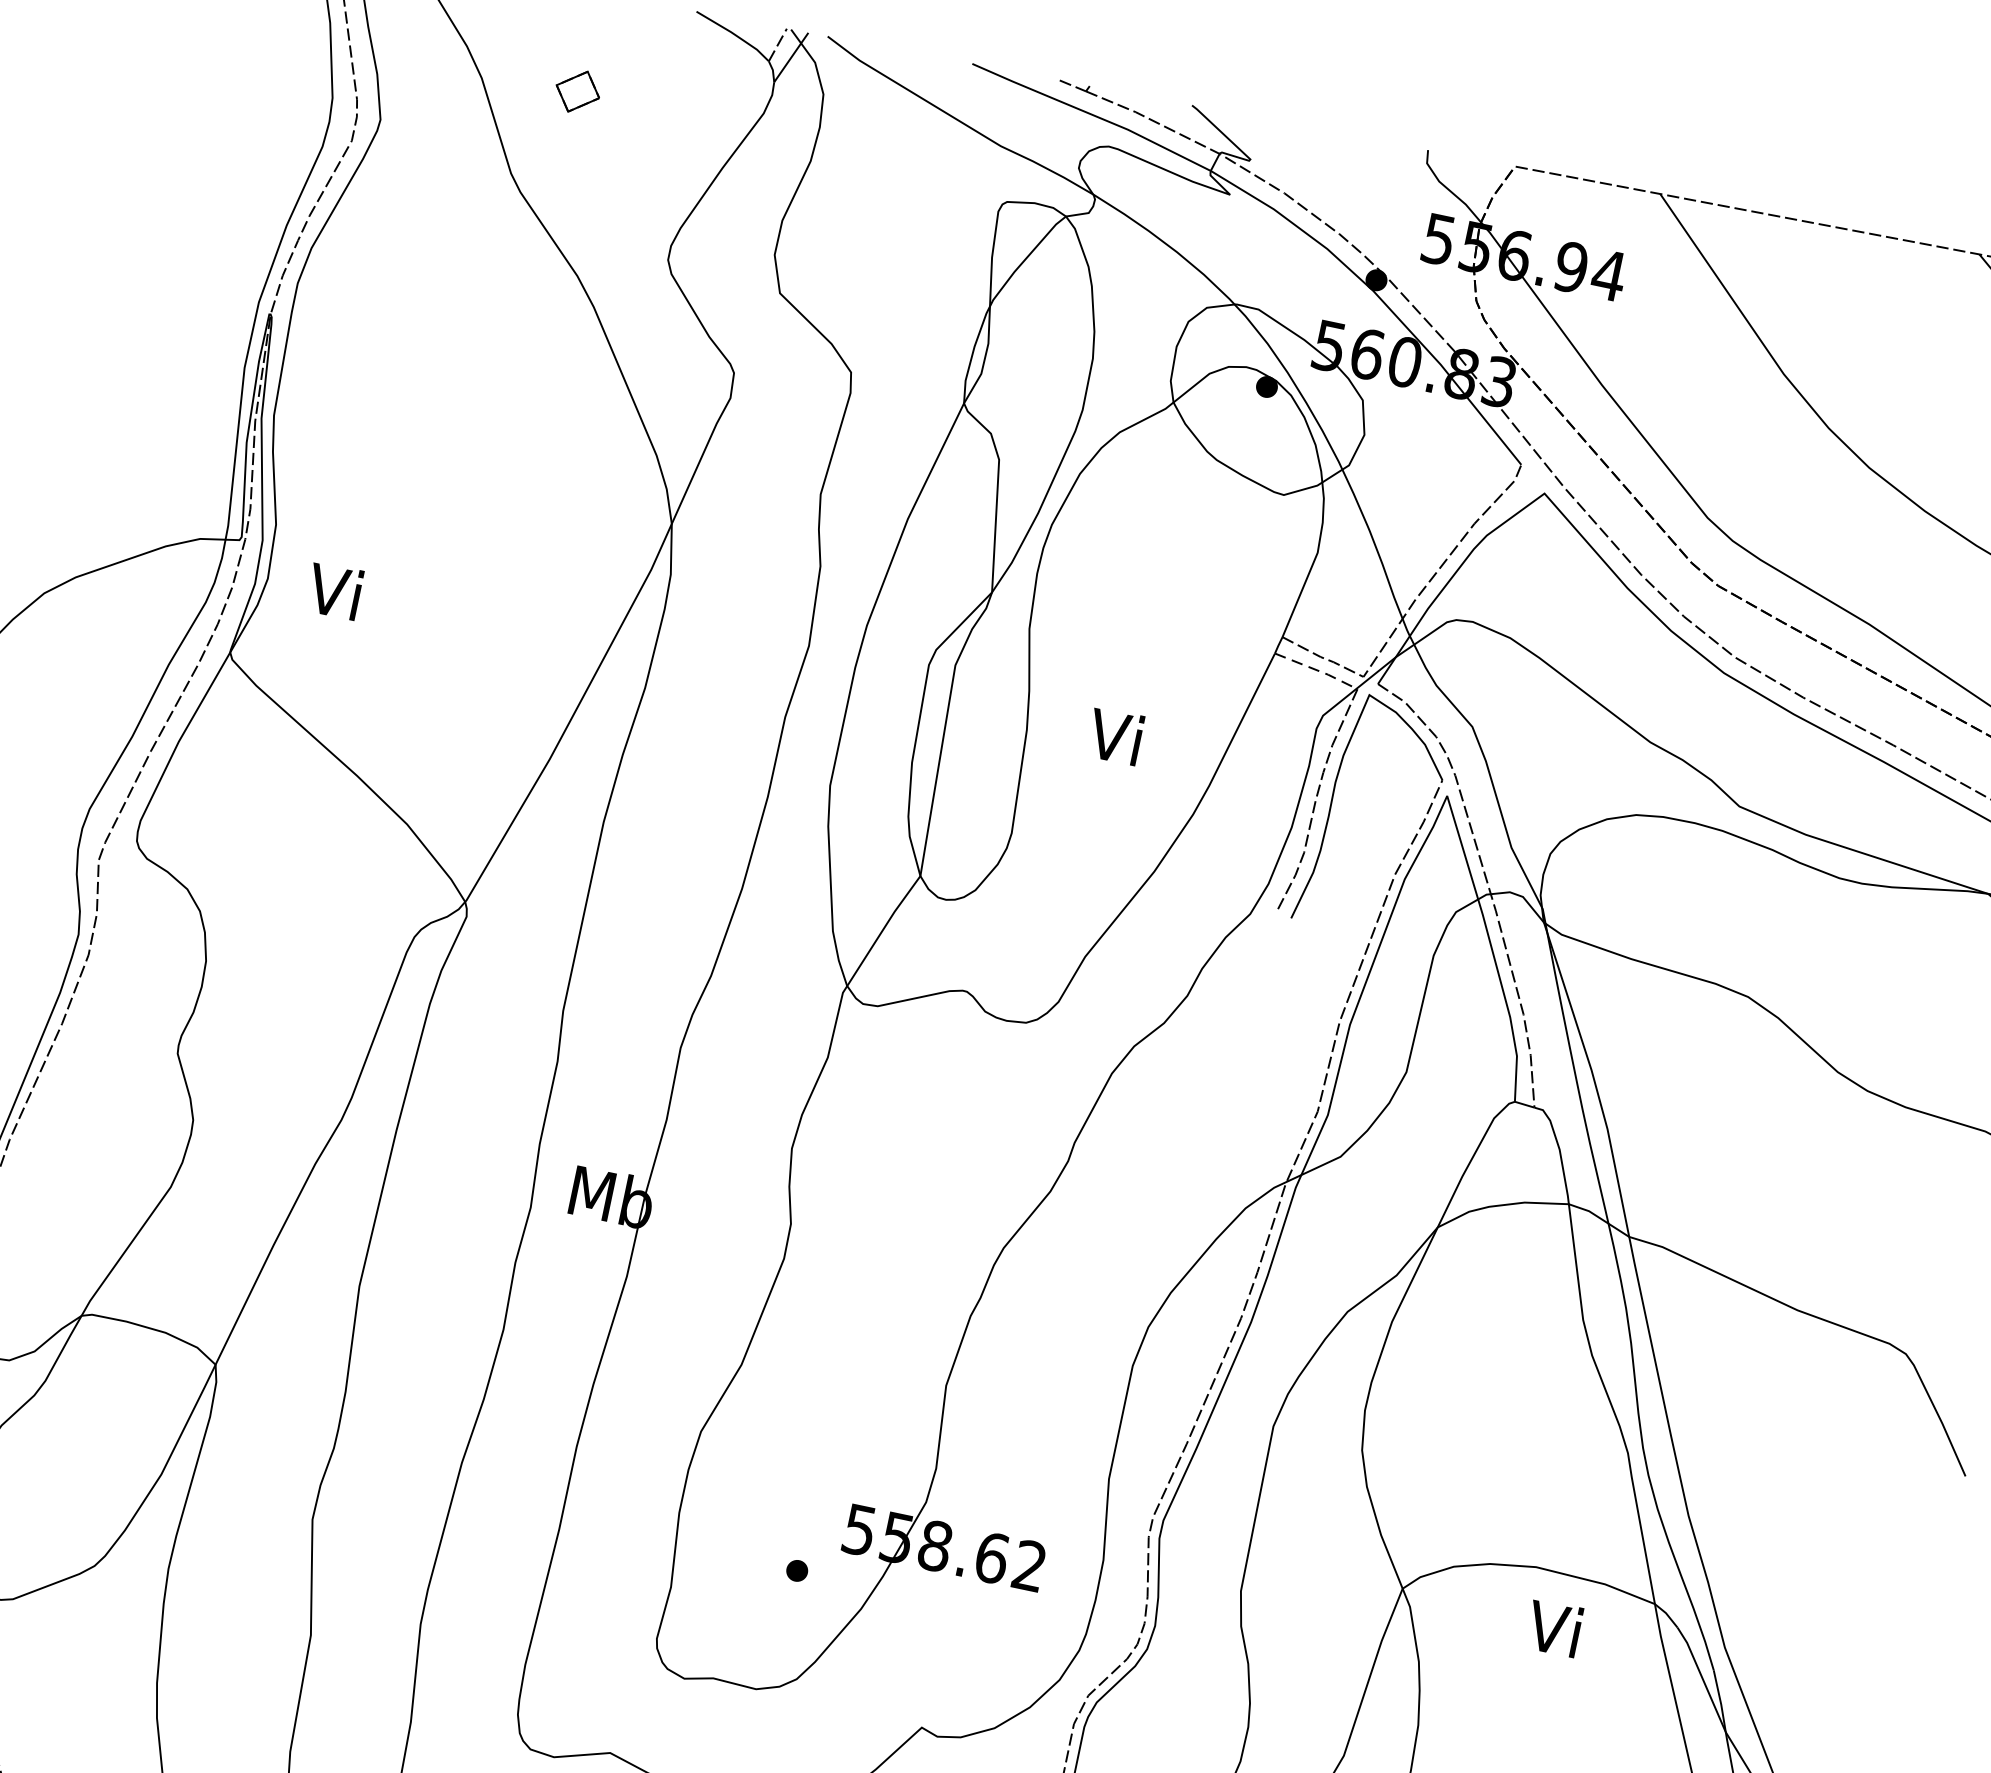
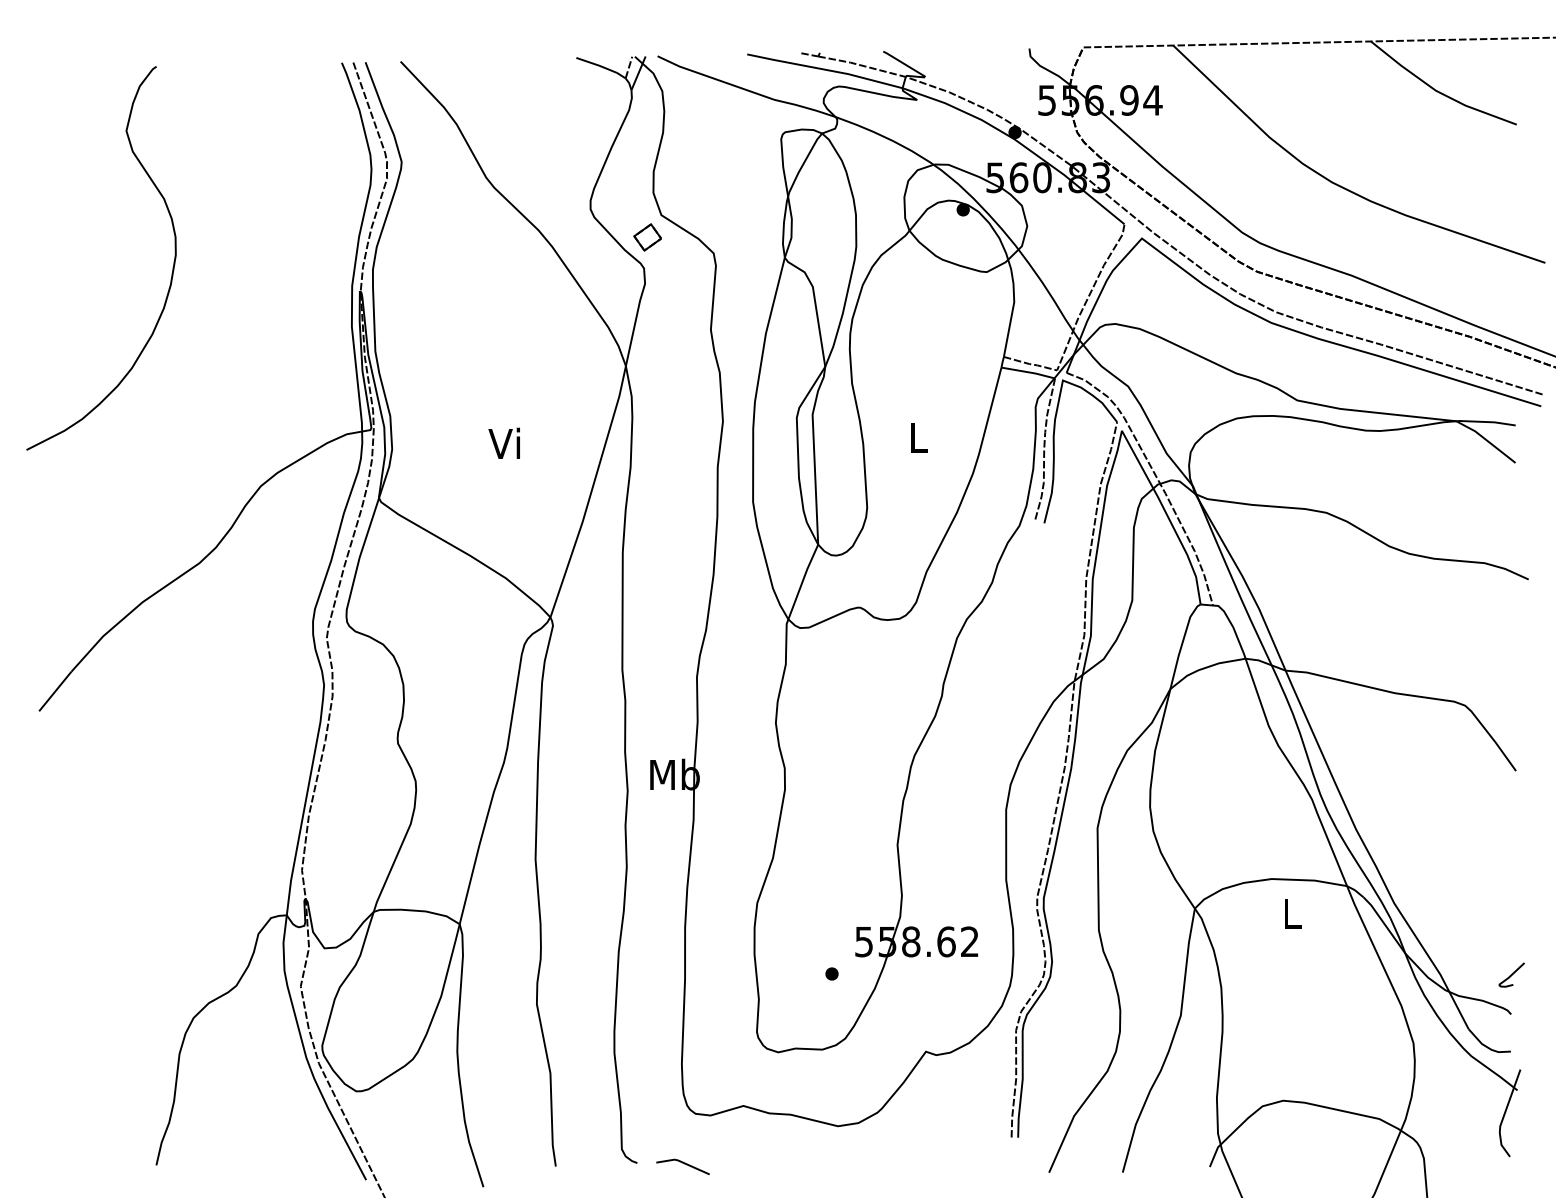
part: (577, 91) -> (647, 237), moved
text: (333, 589) -> (503, 442), moved
line: (1316, 670) -> (1028, 372), dashed -> solid
text: (1115, 735) -> (916, 436), Vi -> L
text: (1553, 1626) -> (1289, 912), Vi -> L

